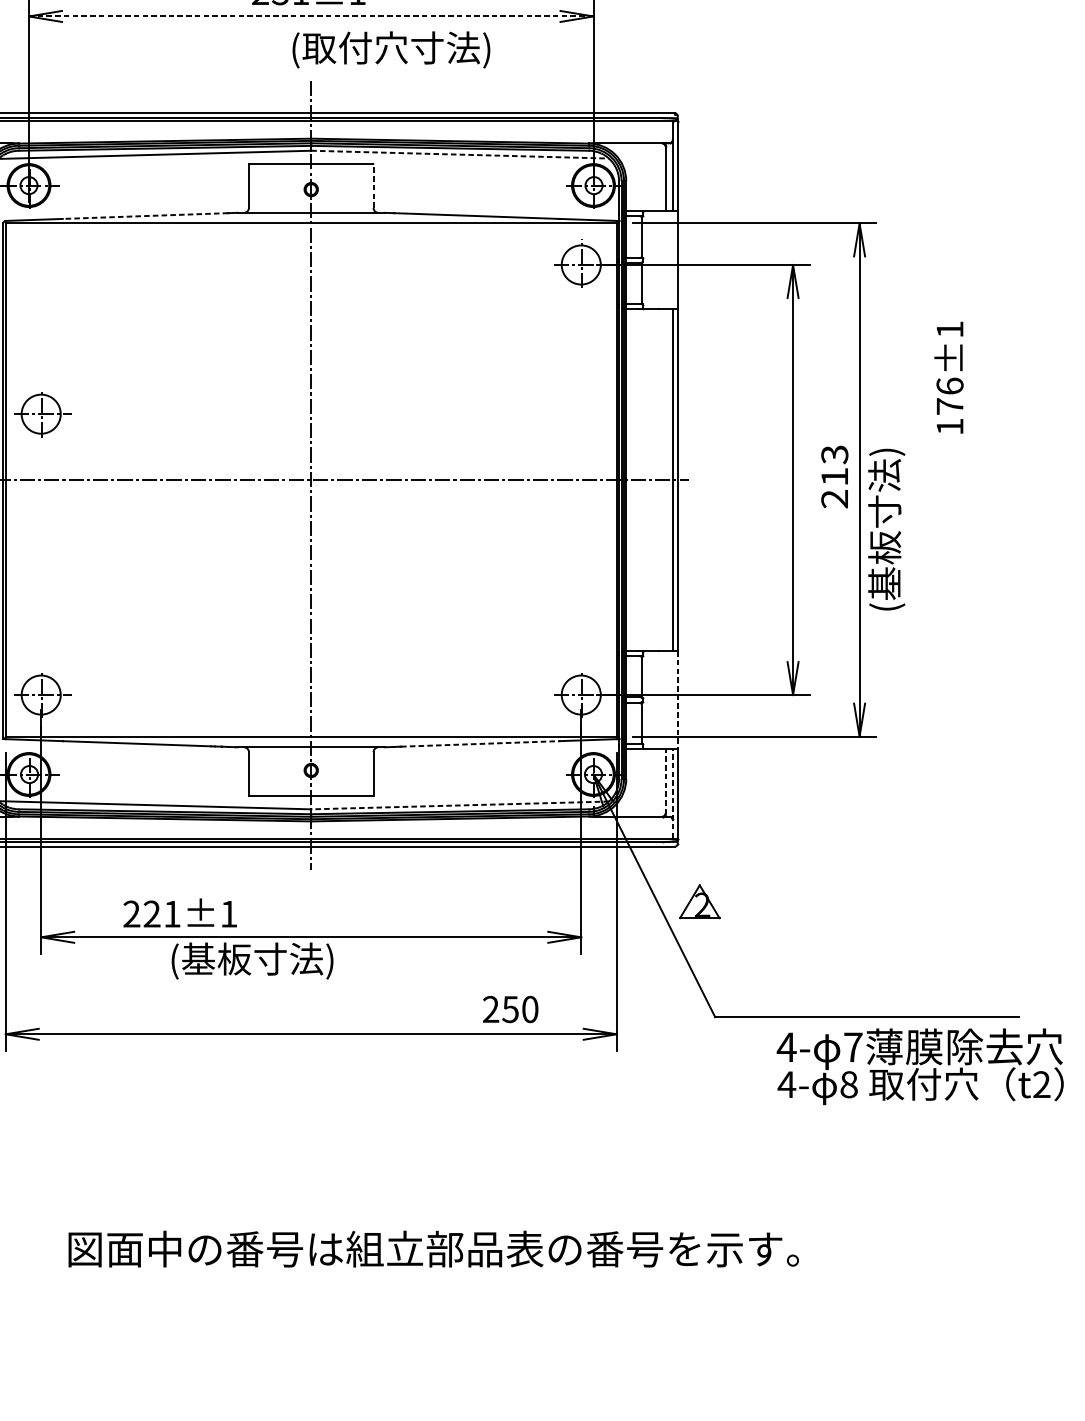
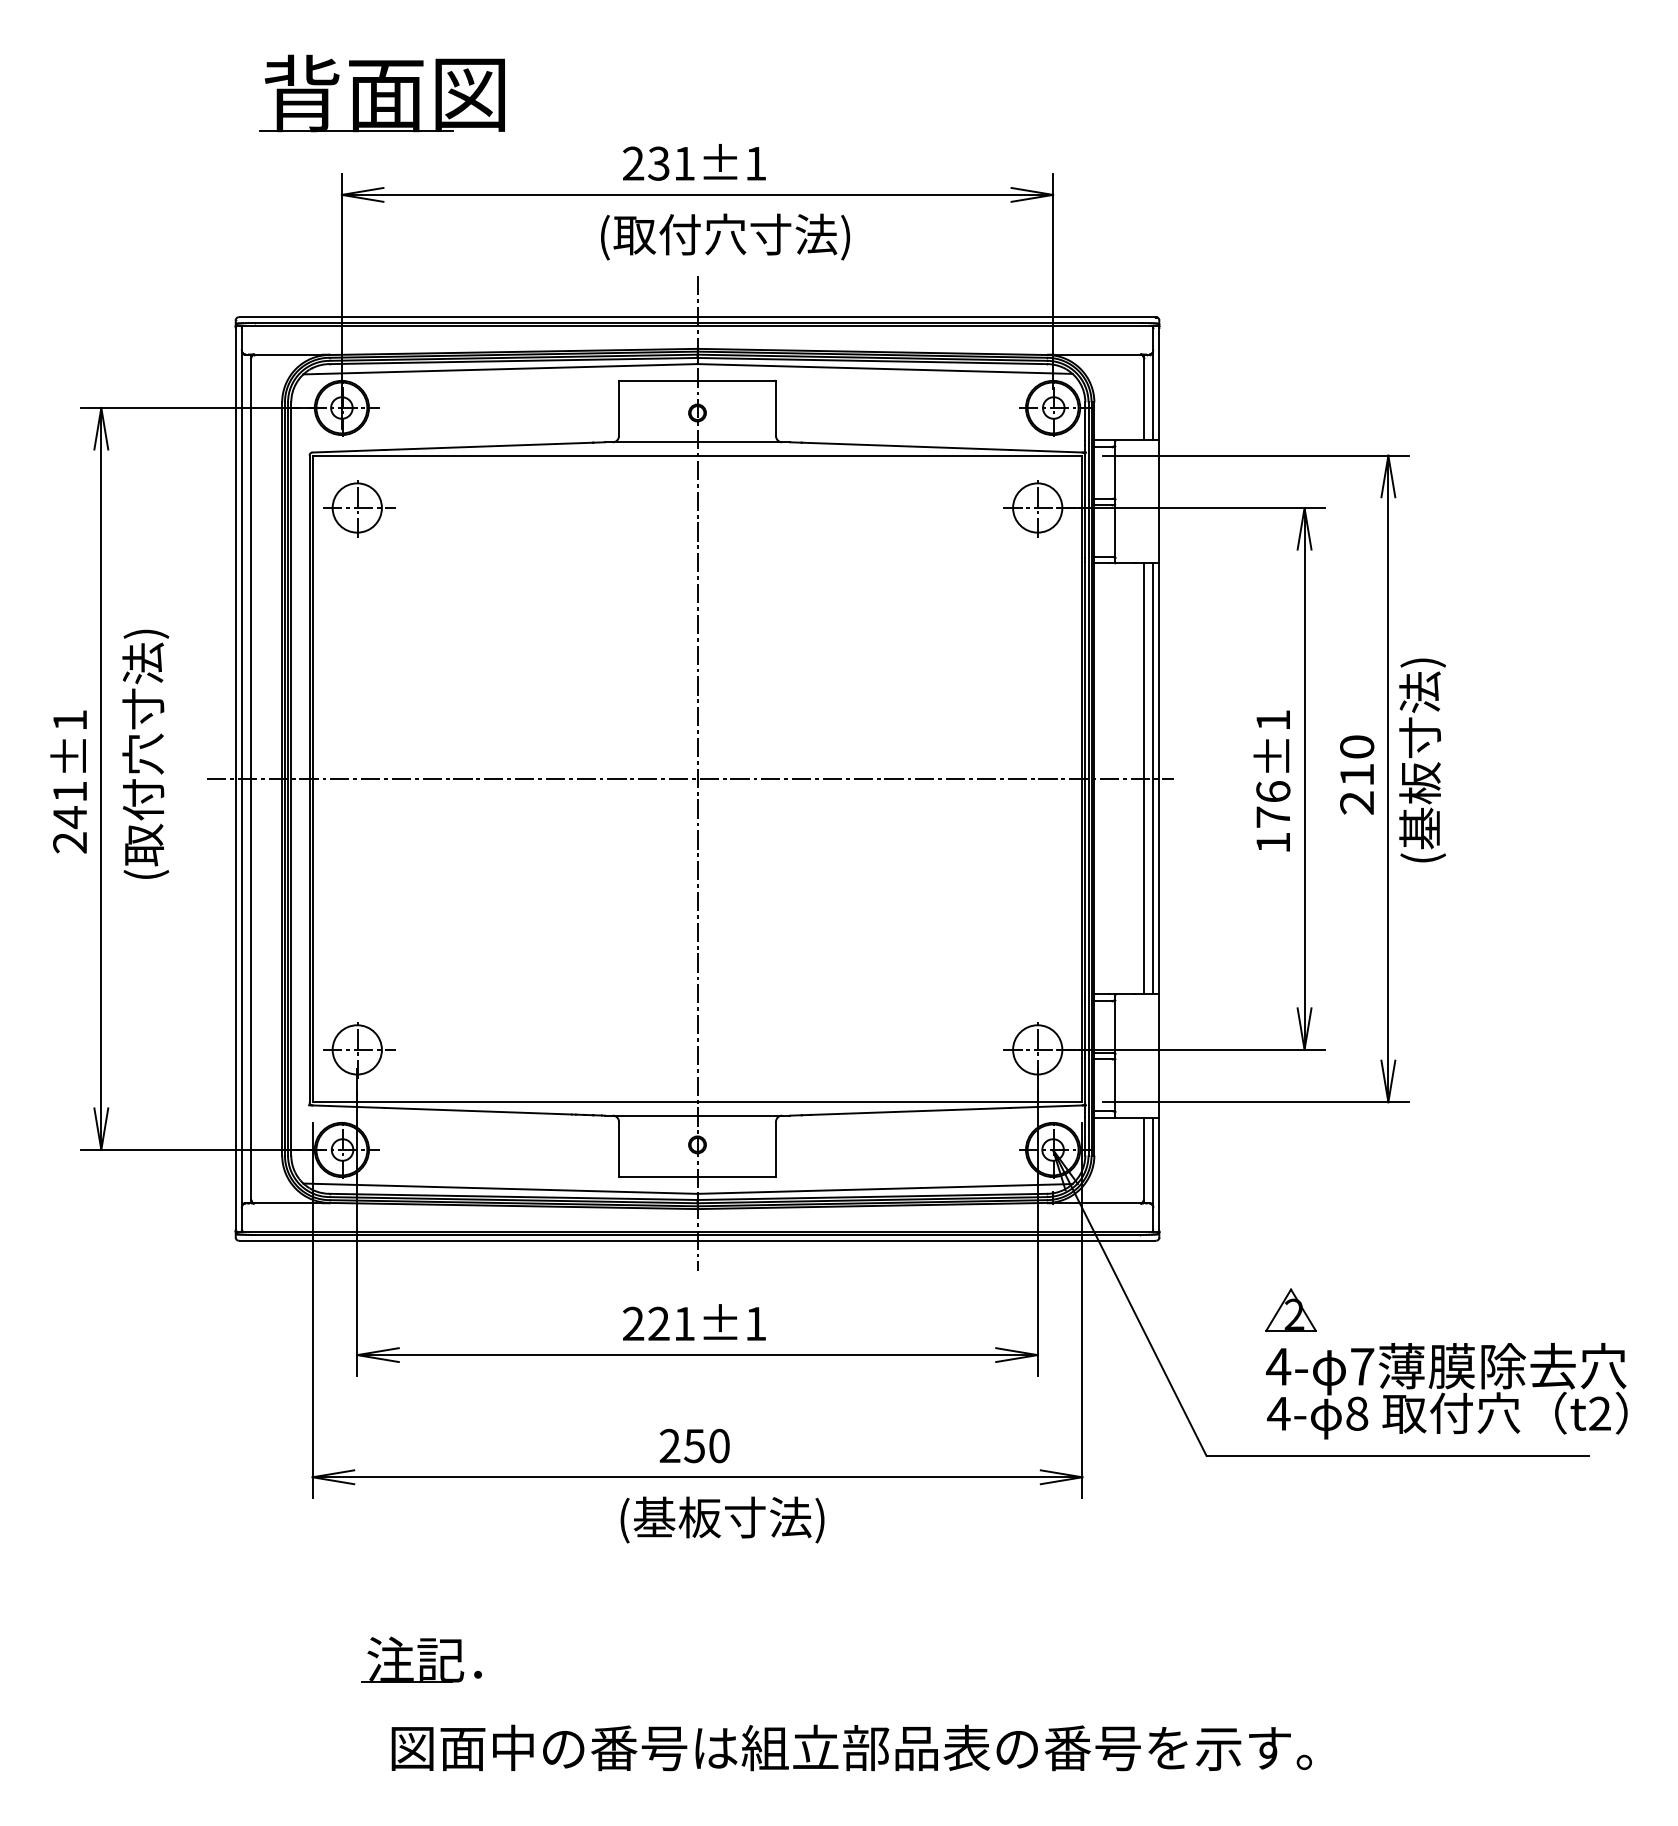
line: (311, 16) -> (697, 194), dashed -> solid
text: (391, 49) -> (725, 236), moved
line: (460, 155) -> (885, 369), dashed -> solid
line: (373, 186) -> (776, 408), dashed -> solid
line: (145, 216) -> (488, 446), dashed -> solid
text: (948, 377) -> (1271, 780), moved
part: (42, 414) -> (359, 508), moved
text: (835, 455) -> (1357, 747), 213 -> 210
line: (665, 479) -> (1143, 778), added
text: (886, 529) -> (1422, 760), moved
line: (677, 700) -> (1159, 1056), dashed -> solid
line: (480, 743) -> (910, 1111), dashed -> solid
line: (665, 781) -> (1143, 1158), dashed -> solid
line: (673, 793) -> (1153, 1173), dashed -> solid
line: (460, 805) -> (885, 1188), dashed -> solid
part: (699, 901) -> (1290, 1309), moved
text: (180, 913) -> (694, 1322), moved
text: (252, 960) -> (722, 1519), moved
text: (510, 1009) -> (694, 1446), moved
text: (920, 1067) -> (1446, 1391), moved
part: (92, 1178) -> (421, 1659), added

